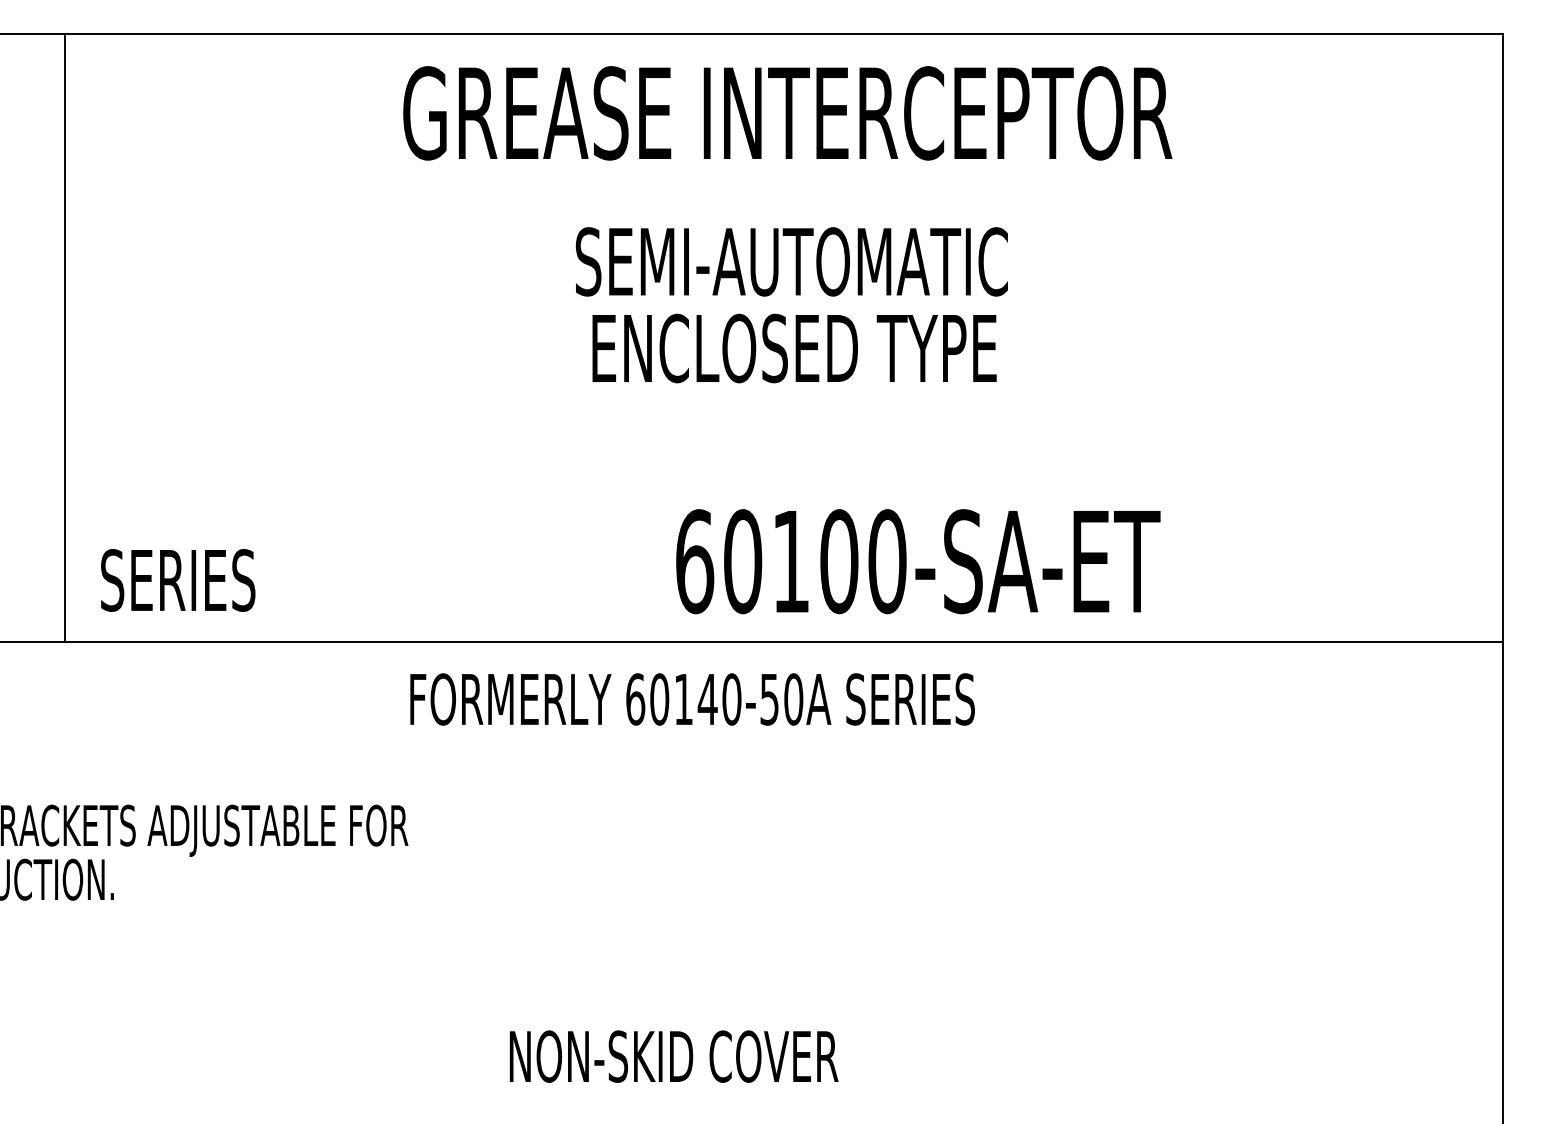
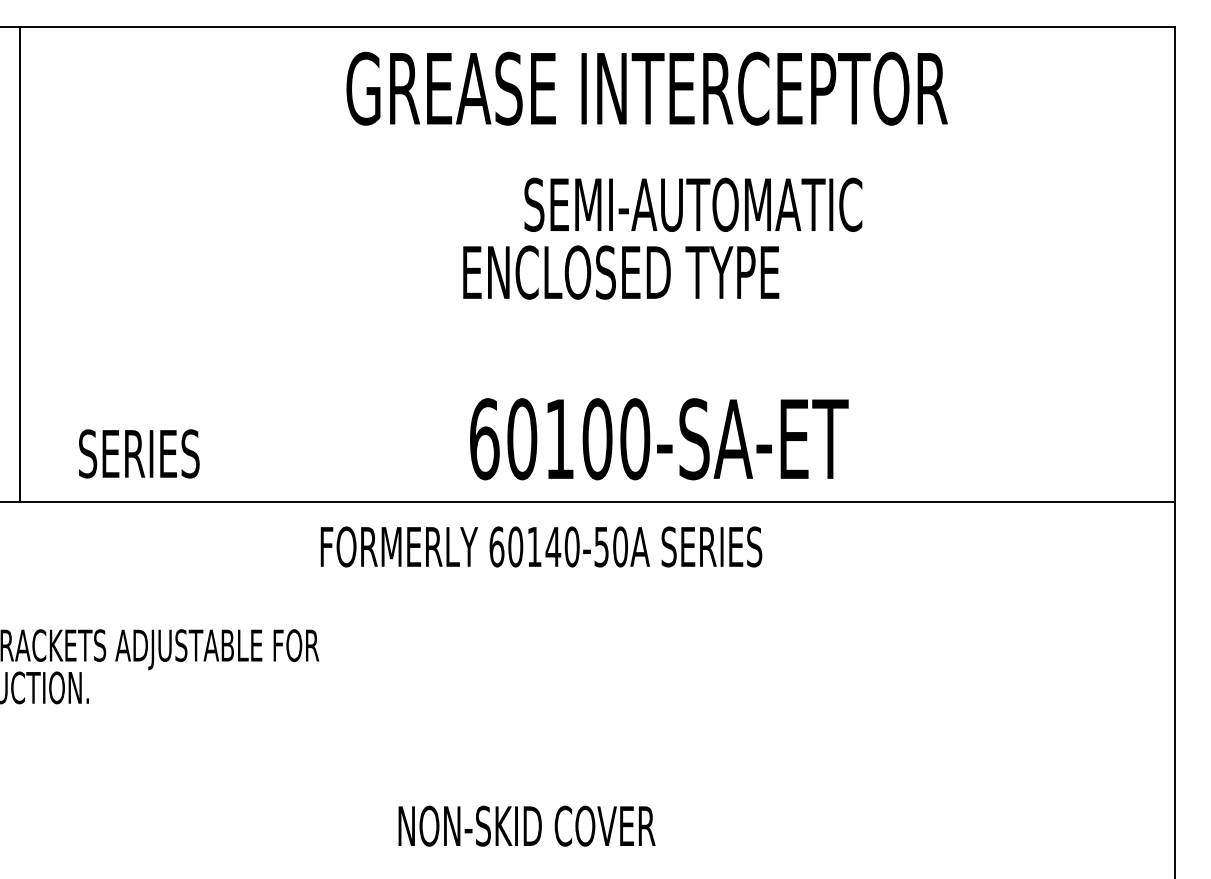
text: (787, 113) -> (646, 88), moved
text: (791, 261) -> (693, 204), moved
line: (65, 337) -> (20, 263), moved
text: (918, 561) -> (659, 439), moved

